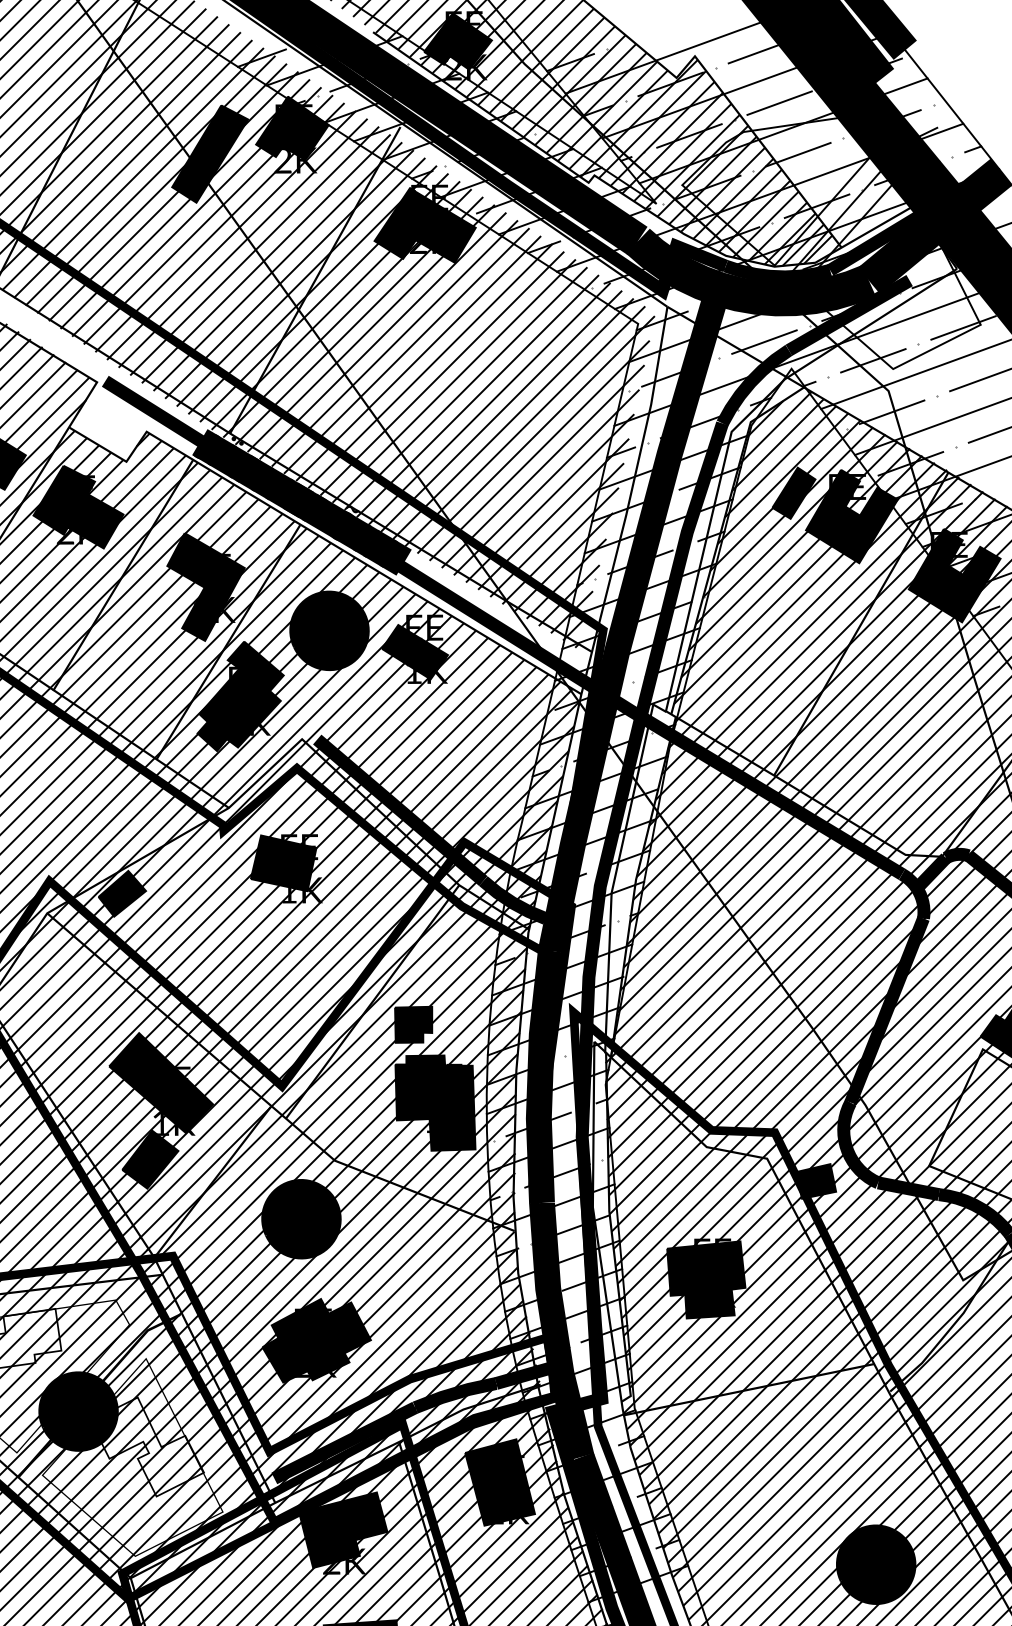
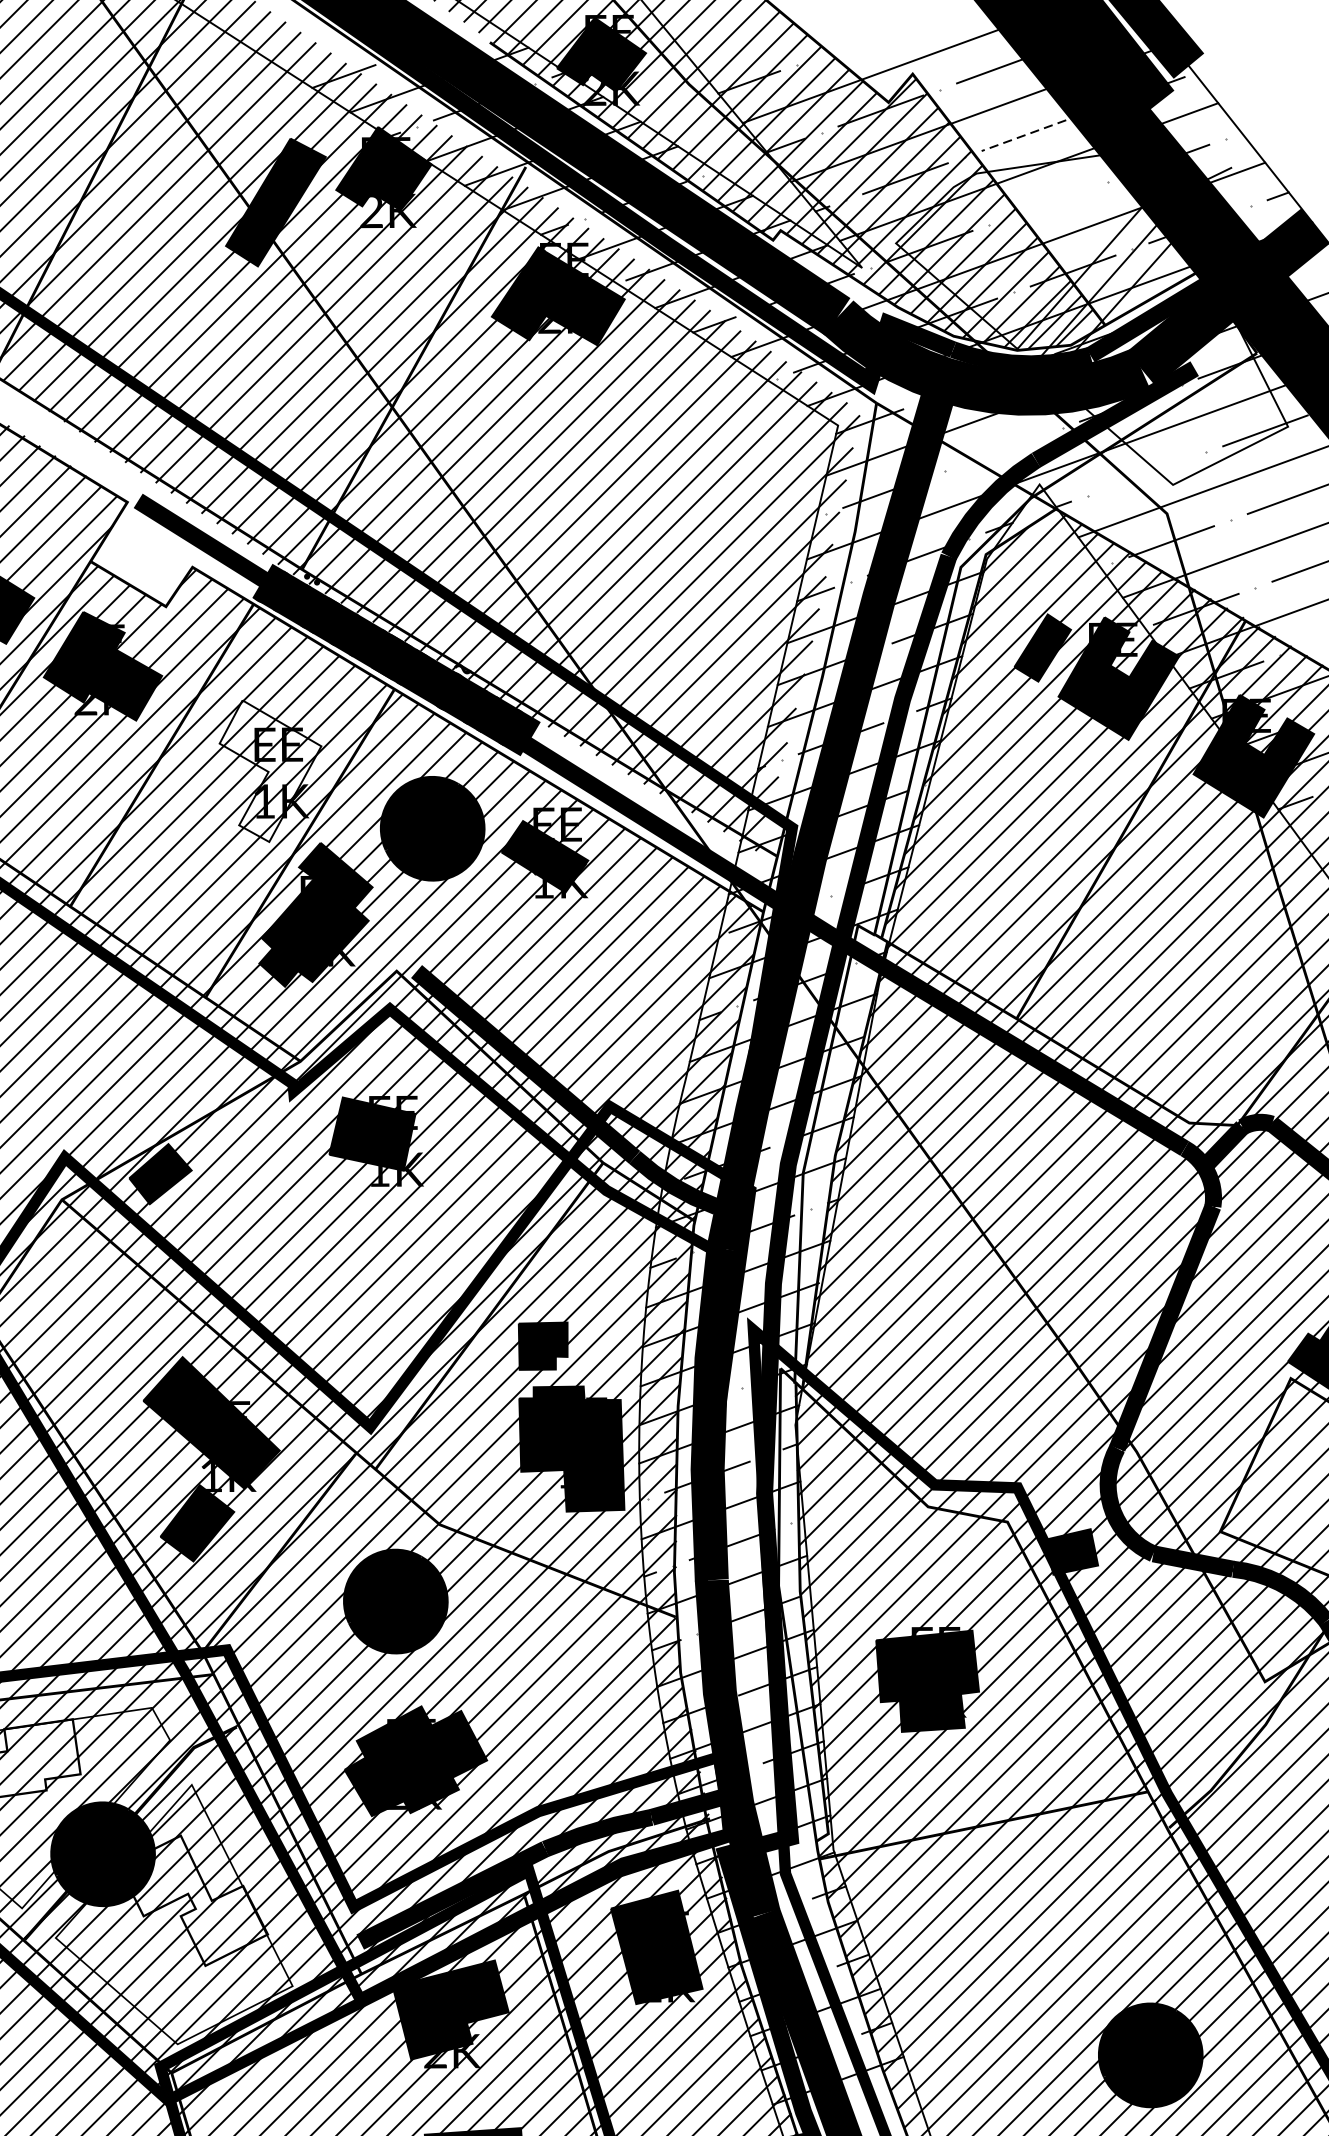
line: (779, 103) -> (1023, 136), solid -> dashed
line: (798, 154) -> (1048, 203), removed
line: (764, 341) -> (1004, 448), removed
line: (873, 360) -> (1147, 473), removed
fill: (205, 586) -> (269, 770), removed

